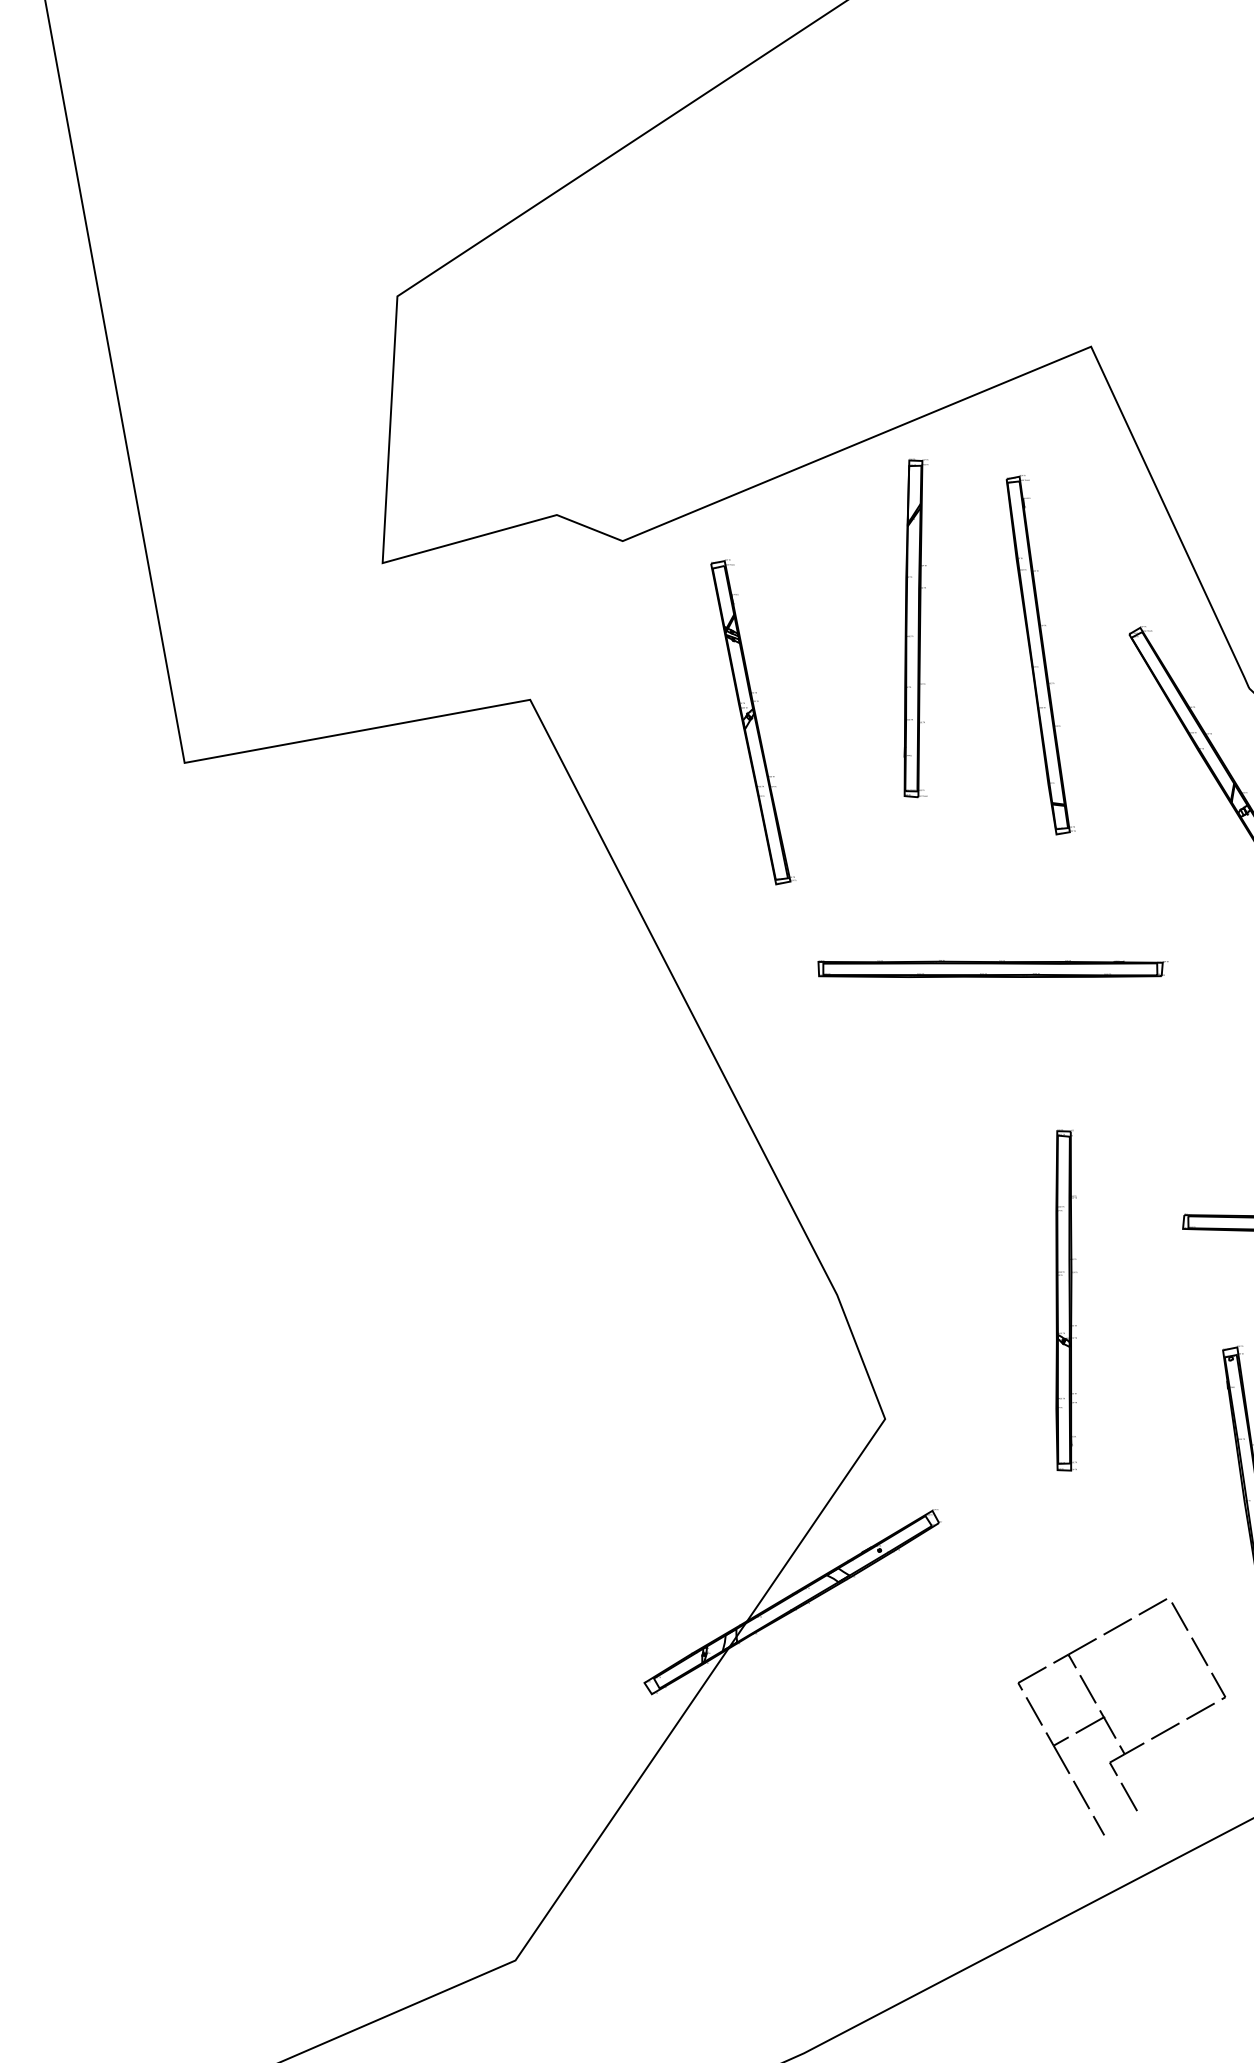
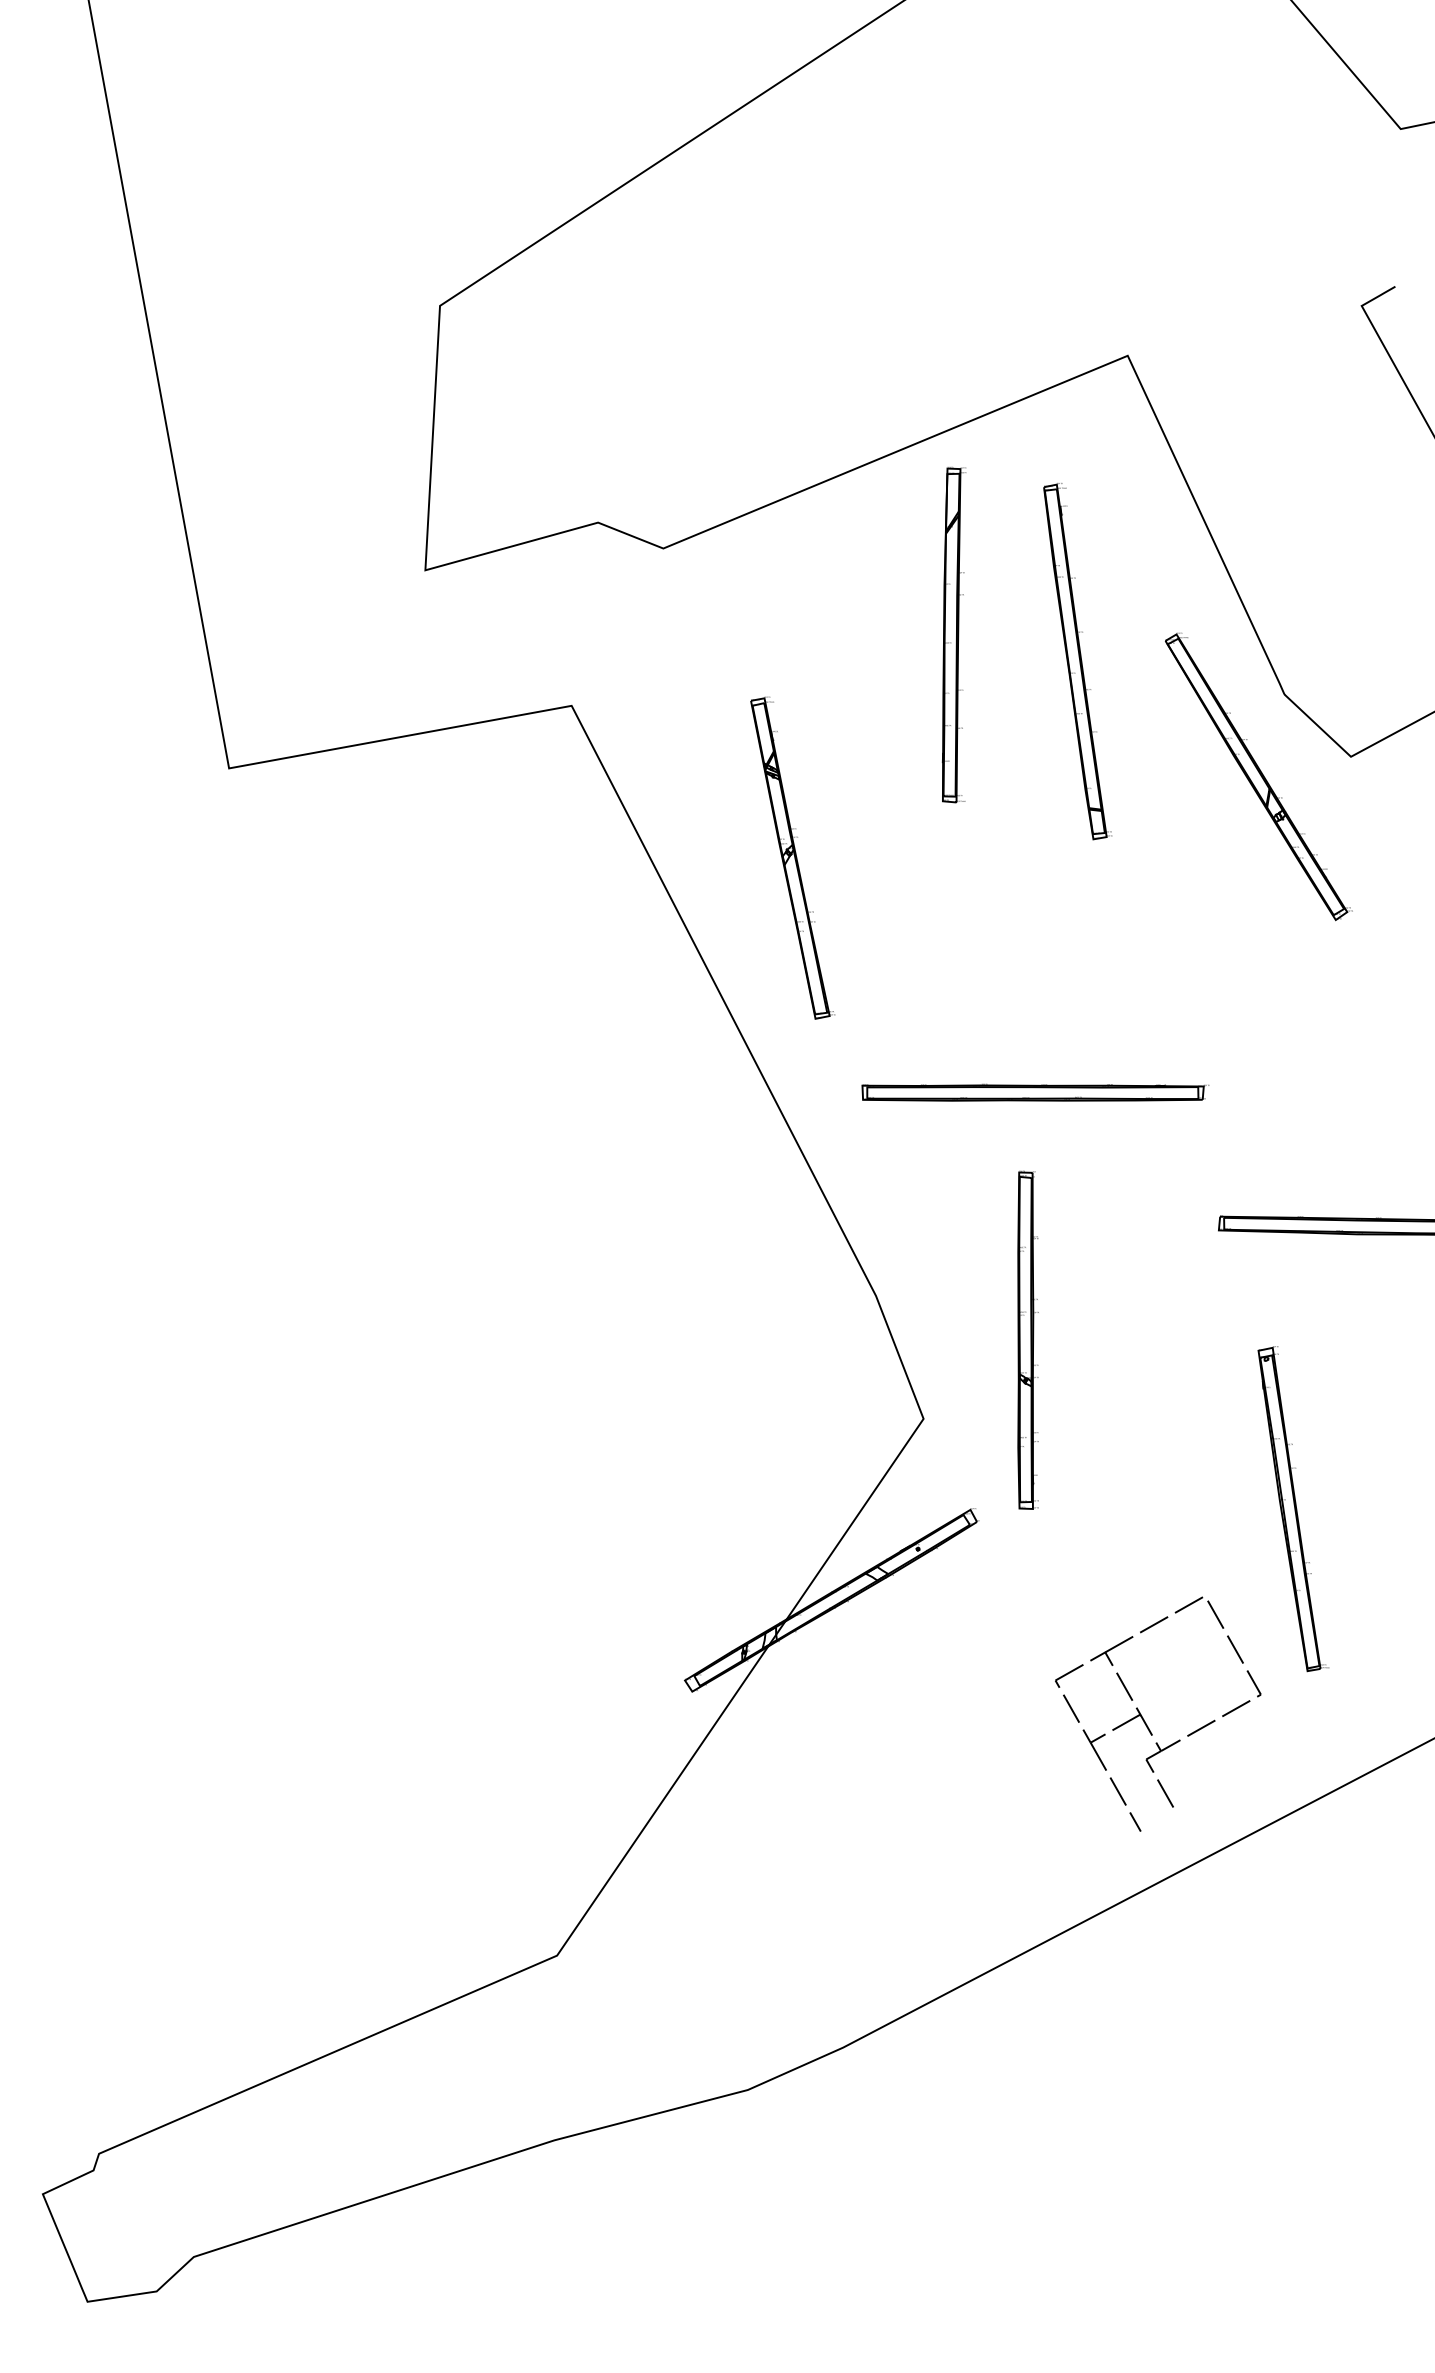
part: (752, 721) -> (792, 857), moved
part: (993, 968) -> (1035, 1092), moved
part: (1065, 1299) -> (1027, 1339), moved

